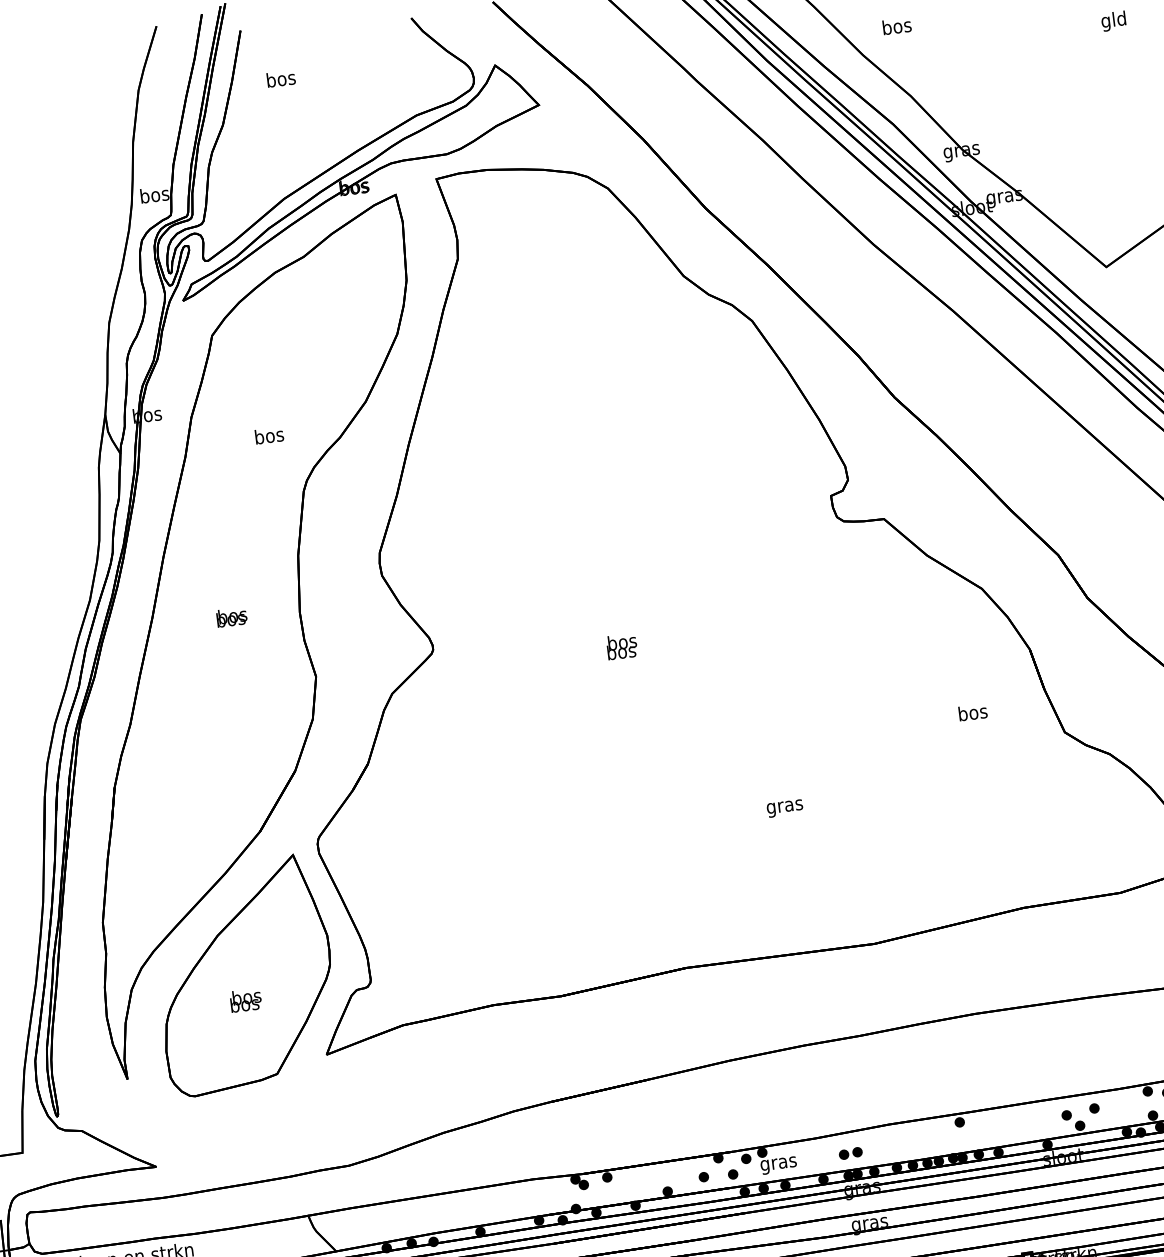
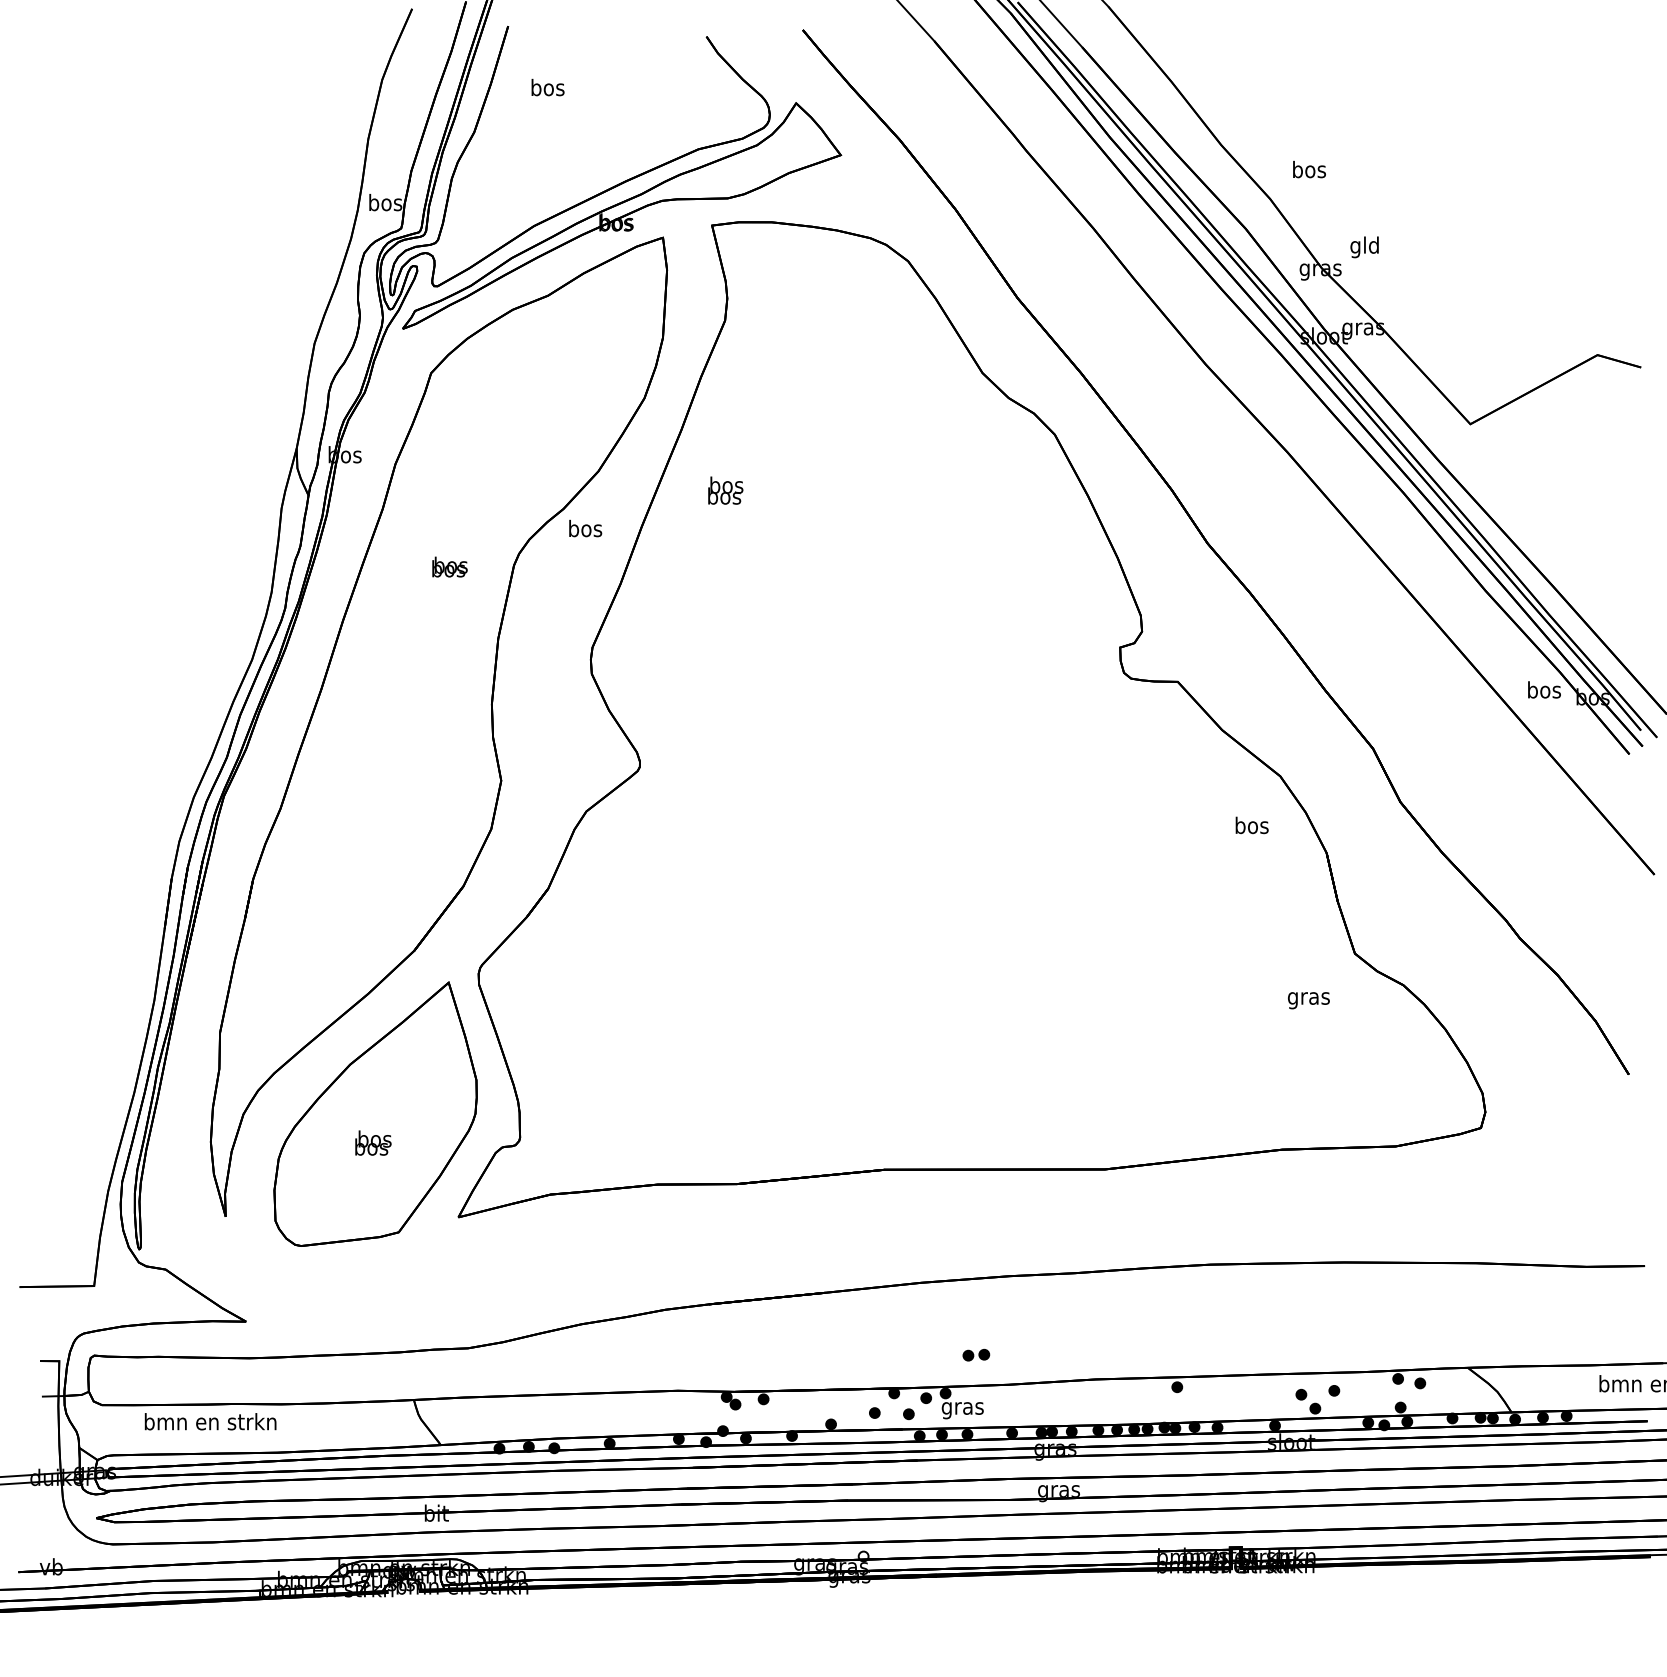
text: (1113, 21) -> (1364, 247), moved
text: (897, 26) -> (1309, 169), moved
text: (269, 435) -> (585, 528), moved
text: (231, 616) -> (449, 566), moved
text: (621, 646) -> (725, 490), moved
text: (972, 712) -> (1251, 825), moved
text: (784, 808) -> (1308, 1000), moved
part: (850, 1152) -> (976, 1354), moved

